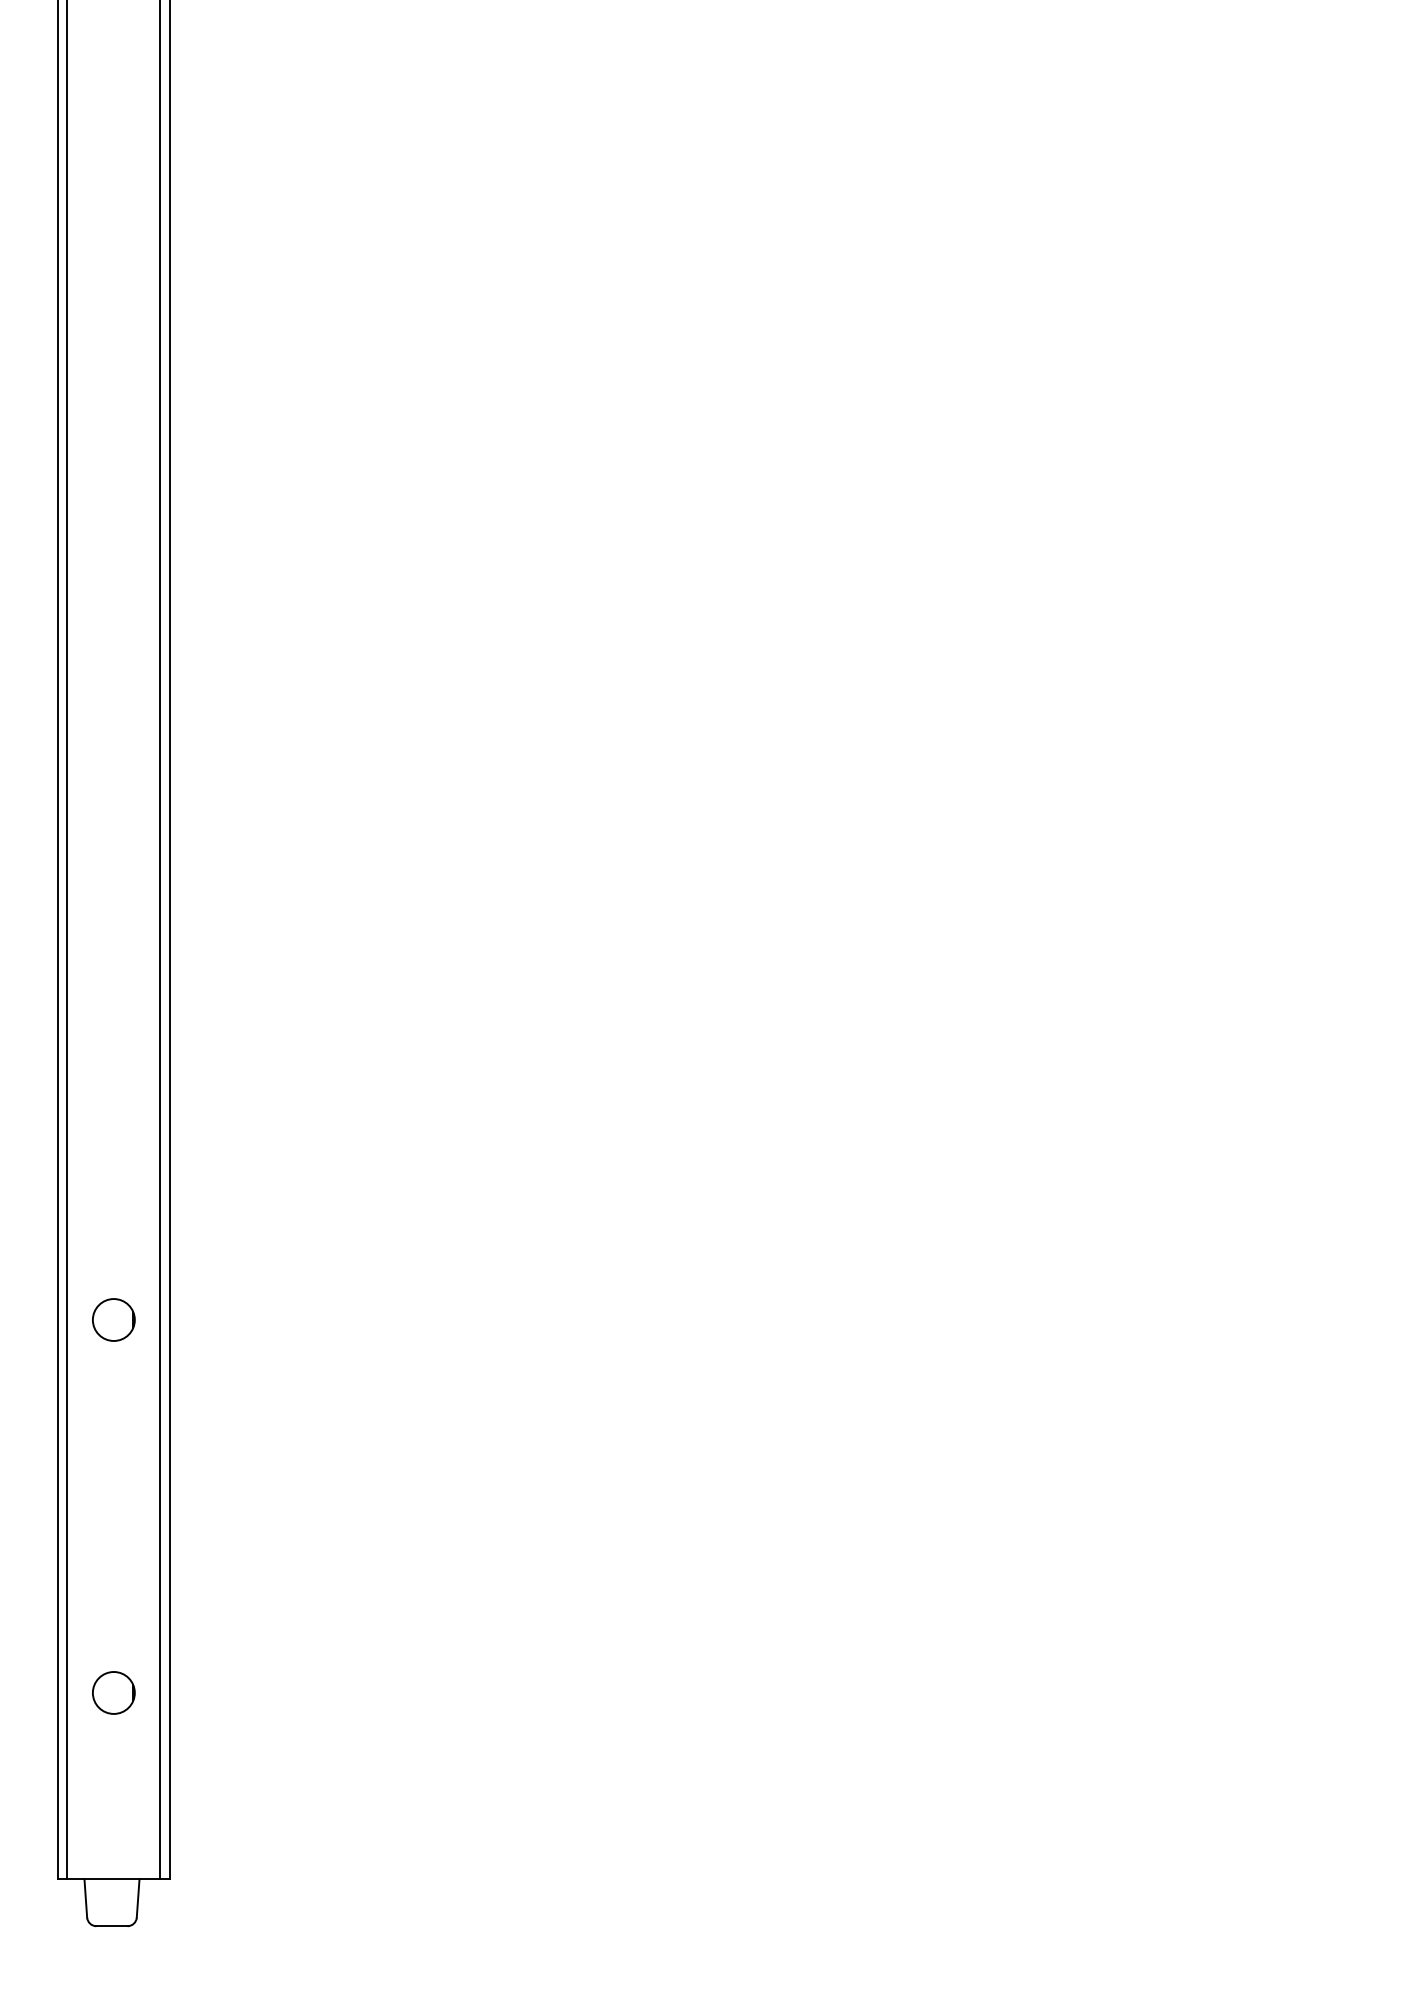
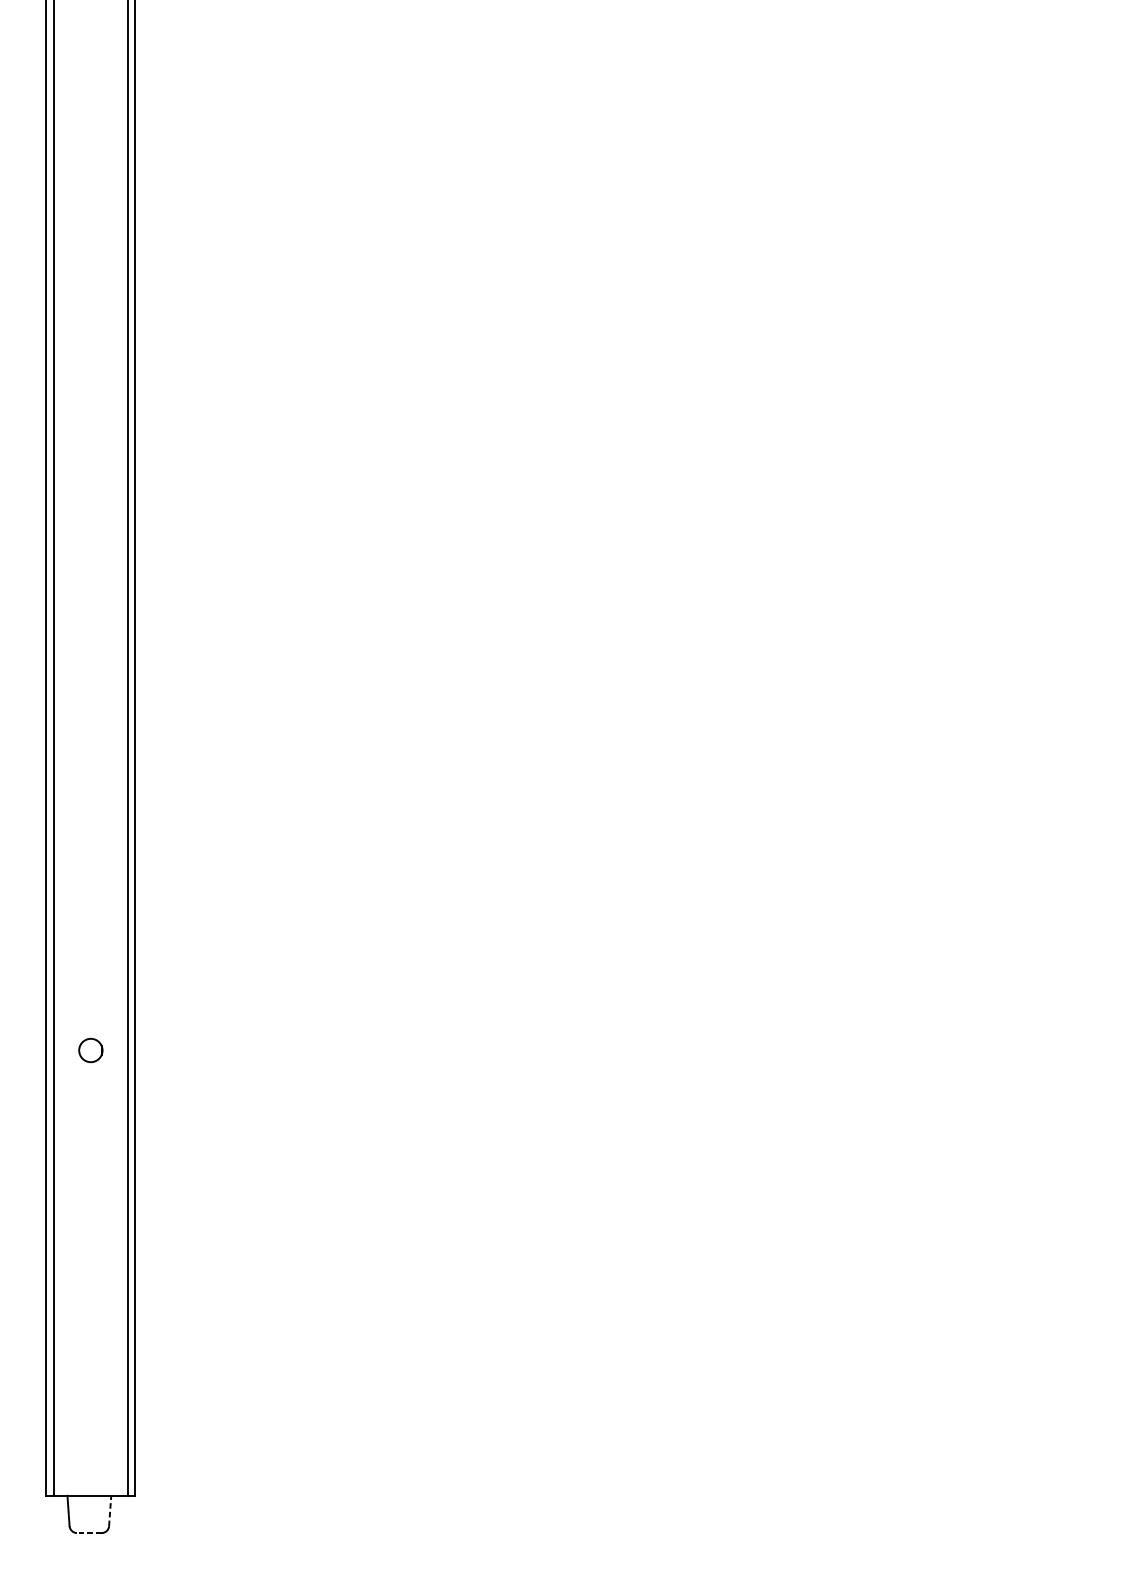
circle: (113, 1319) -> (90, 1050), size x0.7
circle: (113, 1692) -> (90, 1347), removed
line: (138, 1898) -> (110, 1510), solid -> dashed
line: (112, 1926) -> (89, 1533), solid -> dashed

